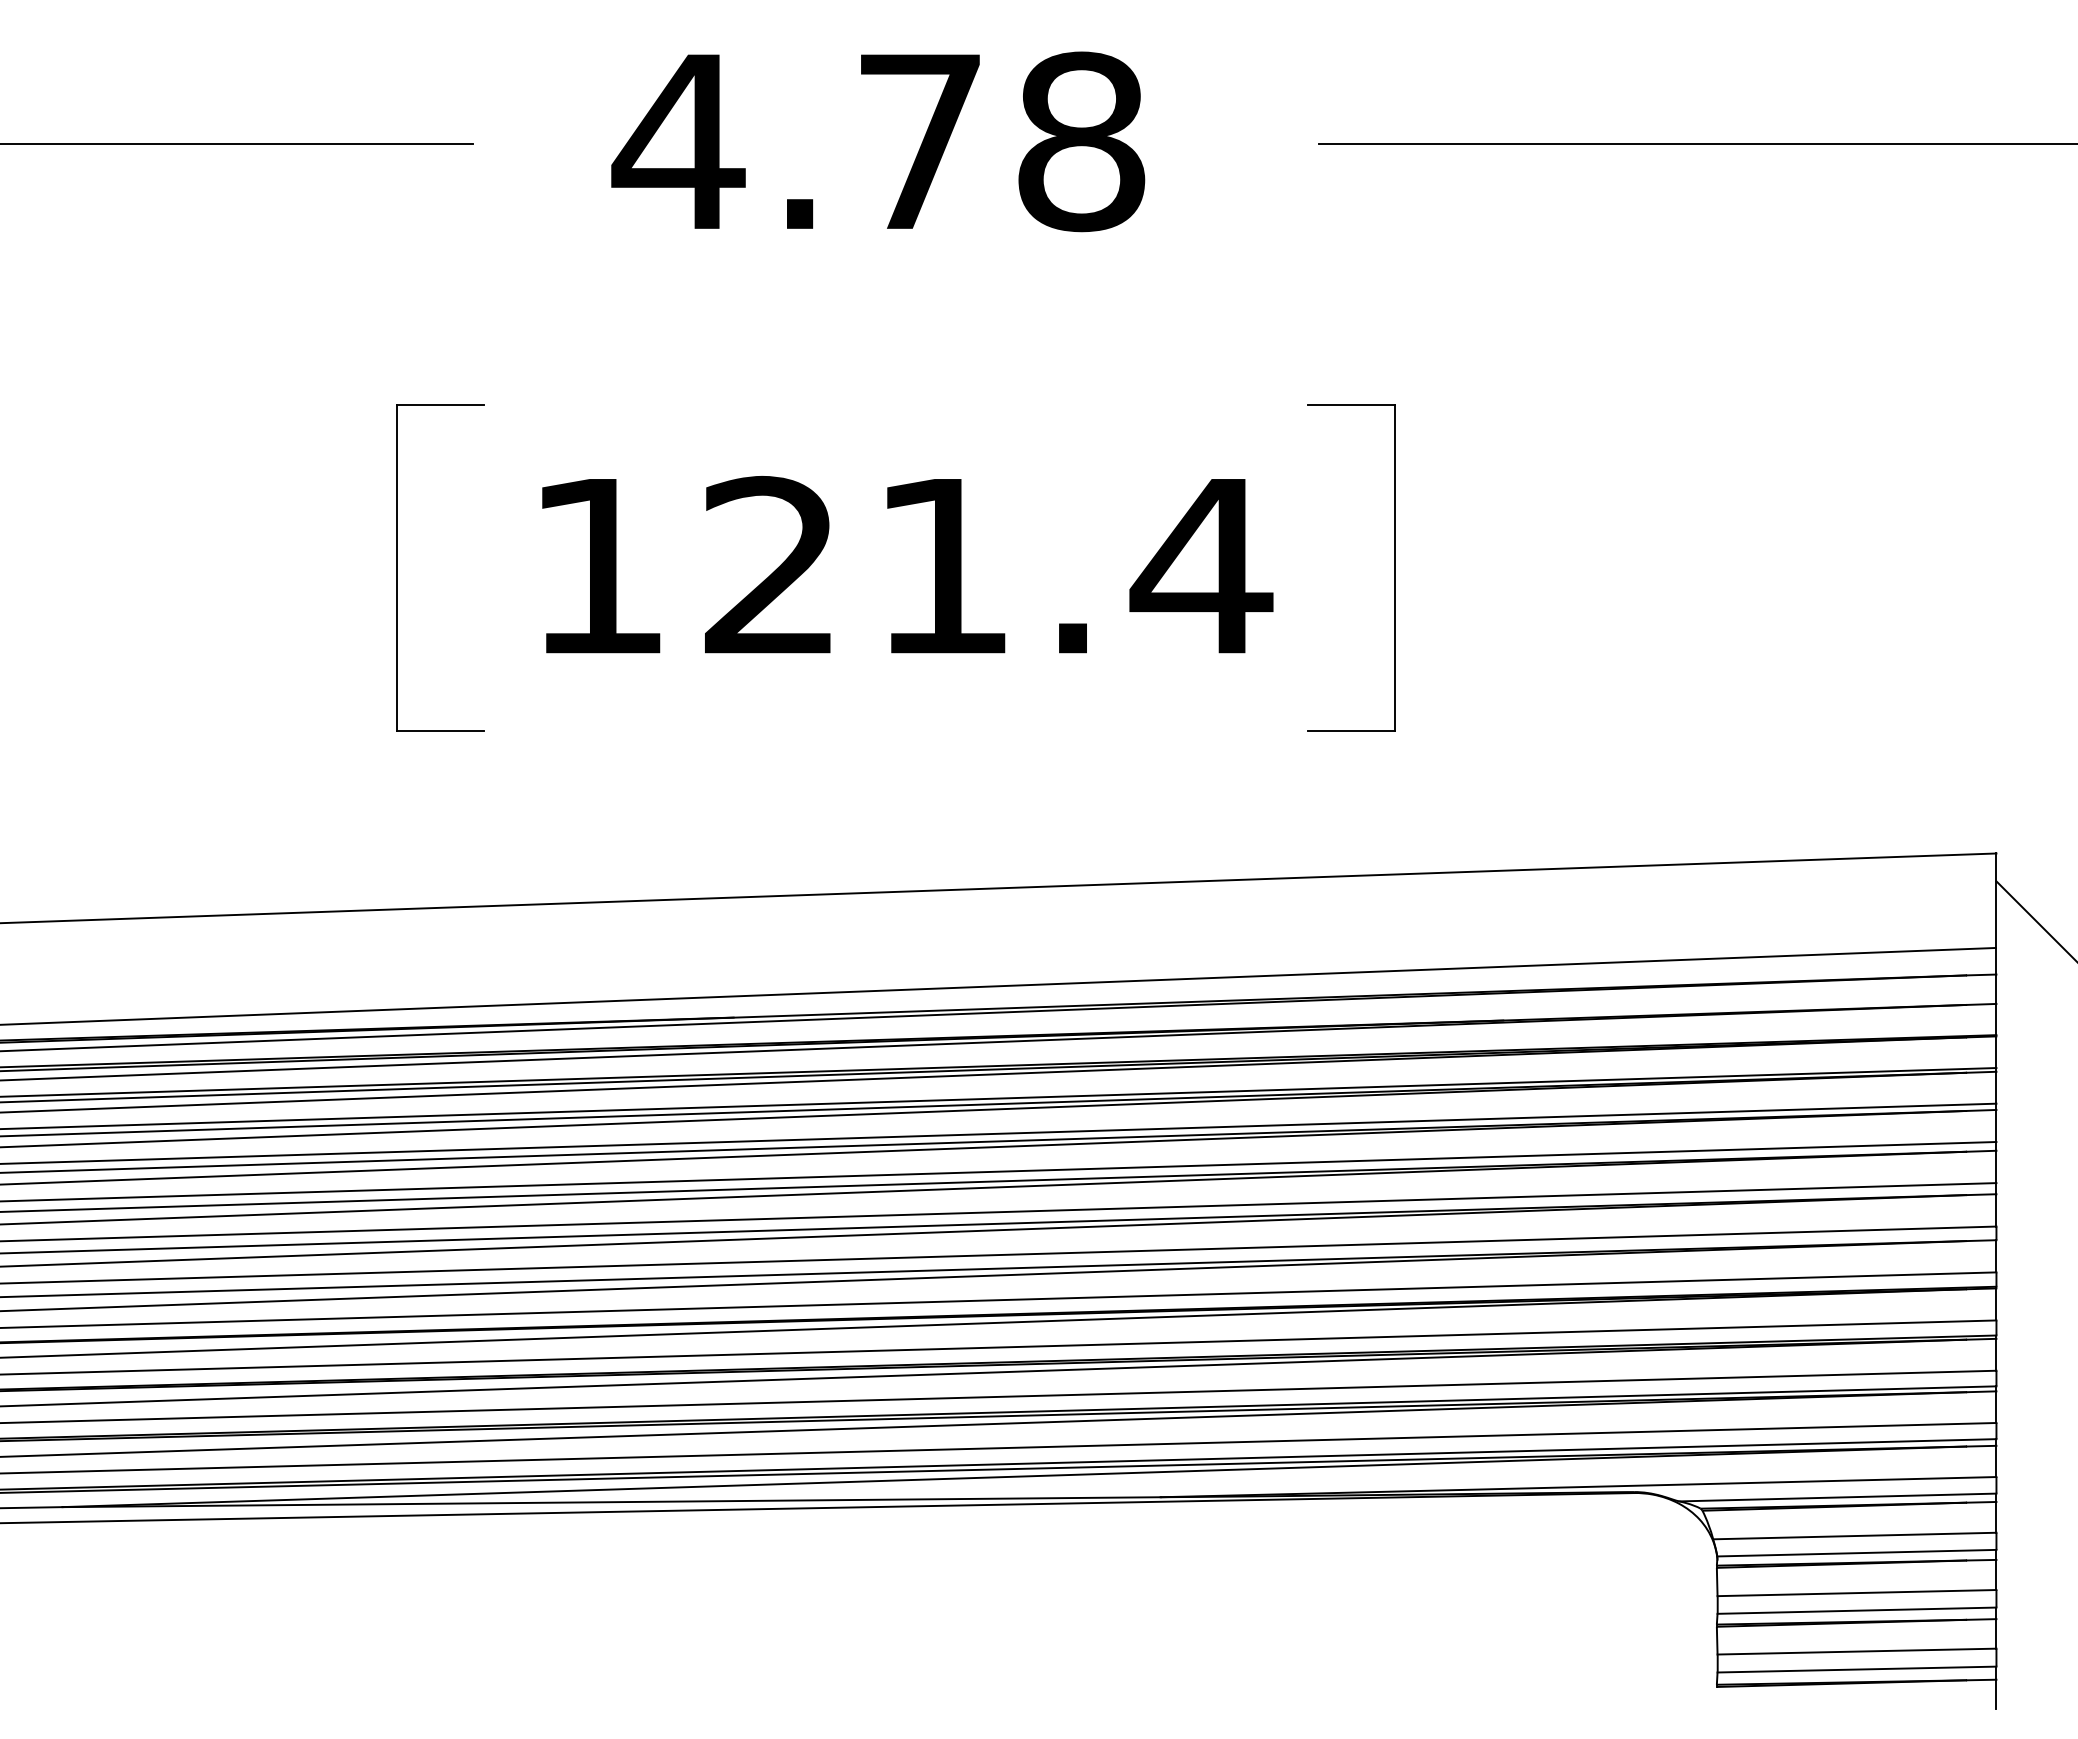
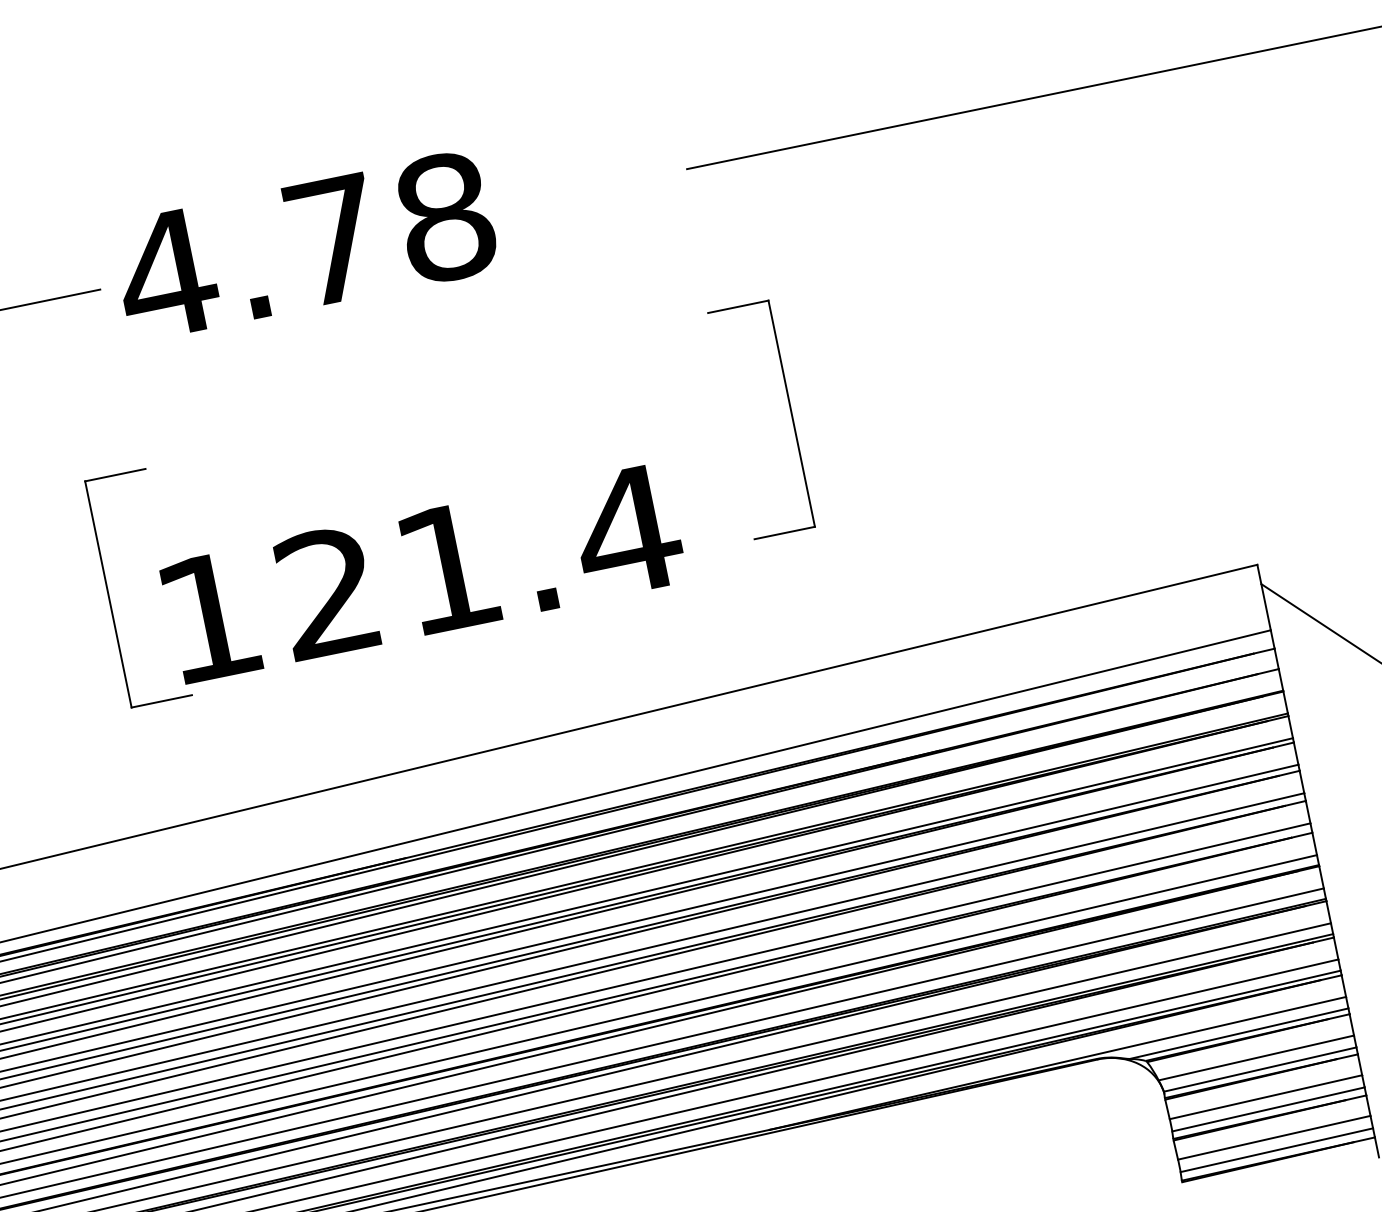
text: (878, 141) -> (305, 246), moved
text: (907, 564) -> (423, 572), moved
part: (1394, 567) -> (791, 413), moved

